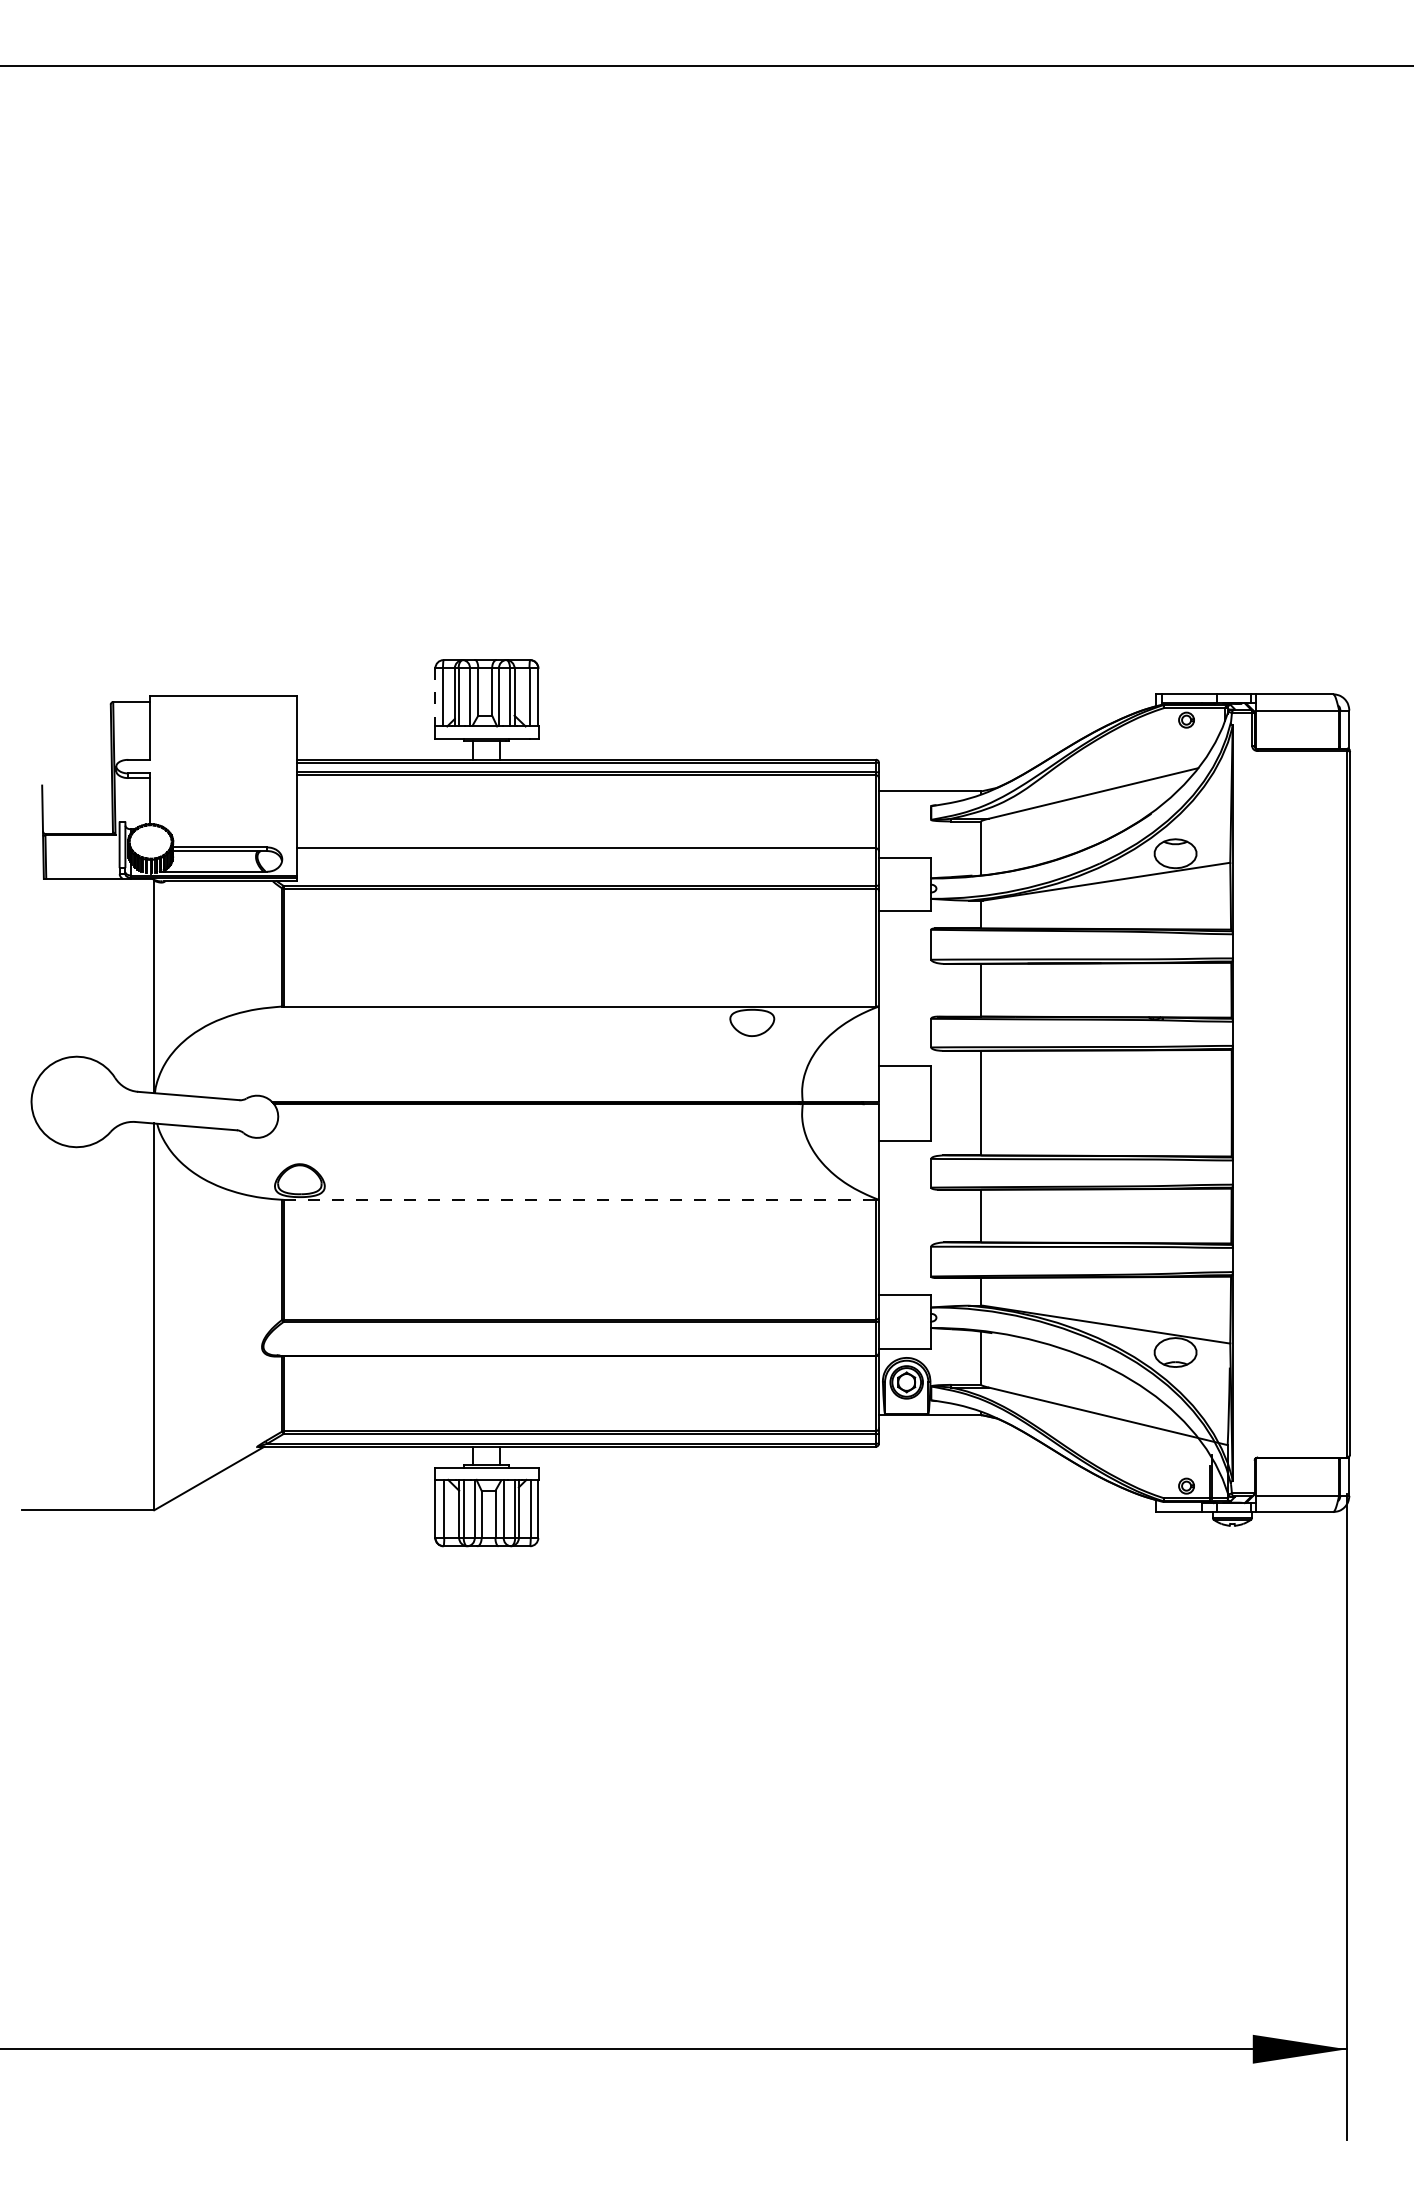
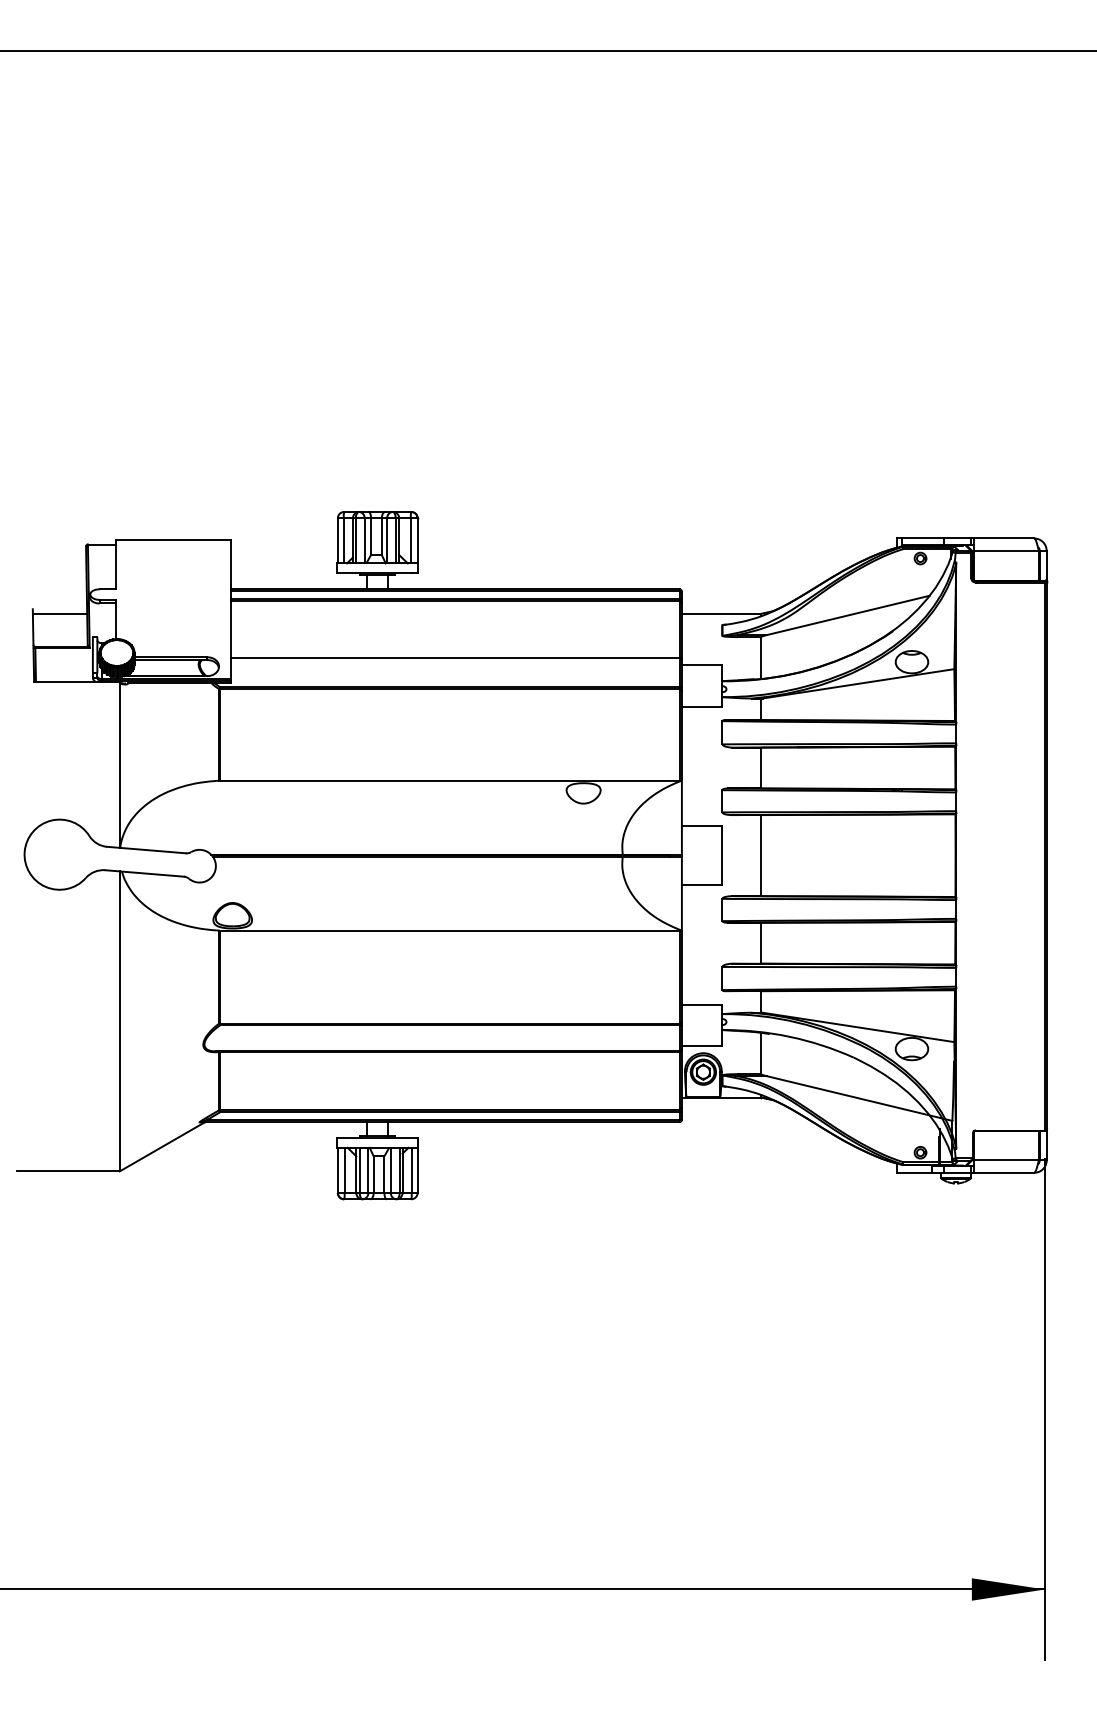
line: (434, 696) -> (337, 540), dashed -> solid
line: (77, 791) -> (60, 613), added
line: (579, 1199) -> (449, 930), dashed -> solid

